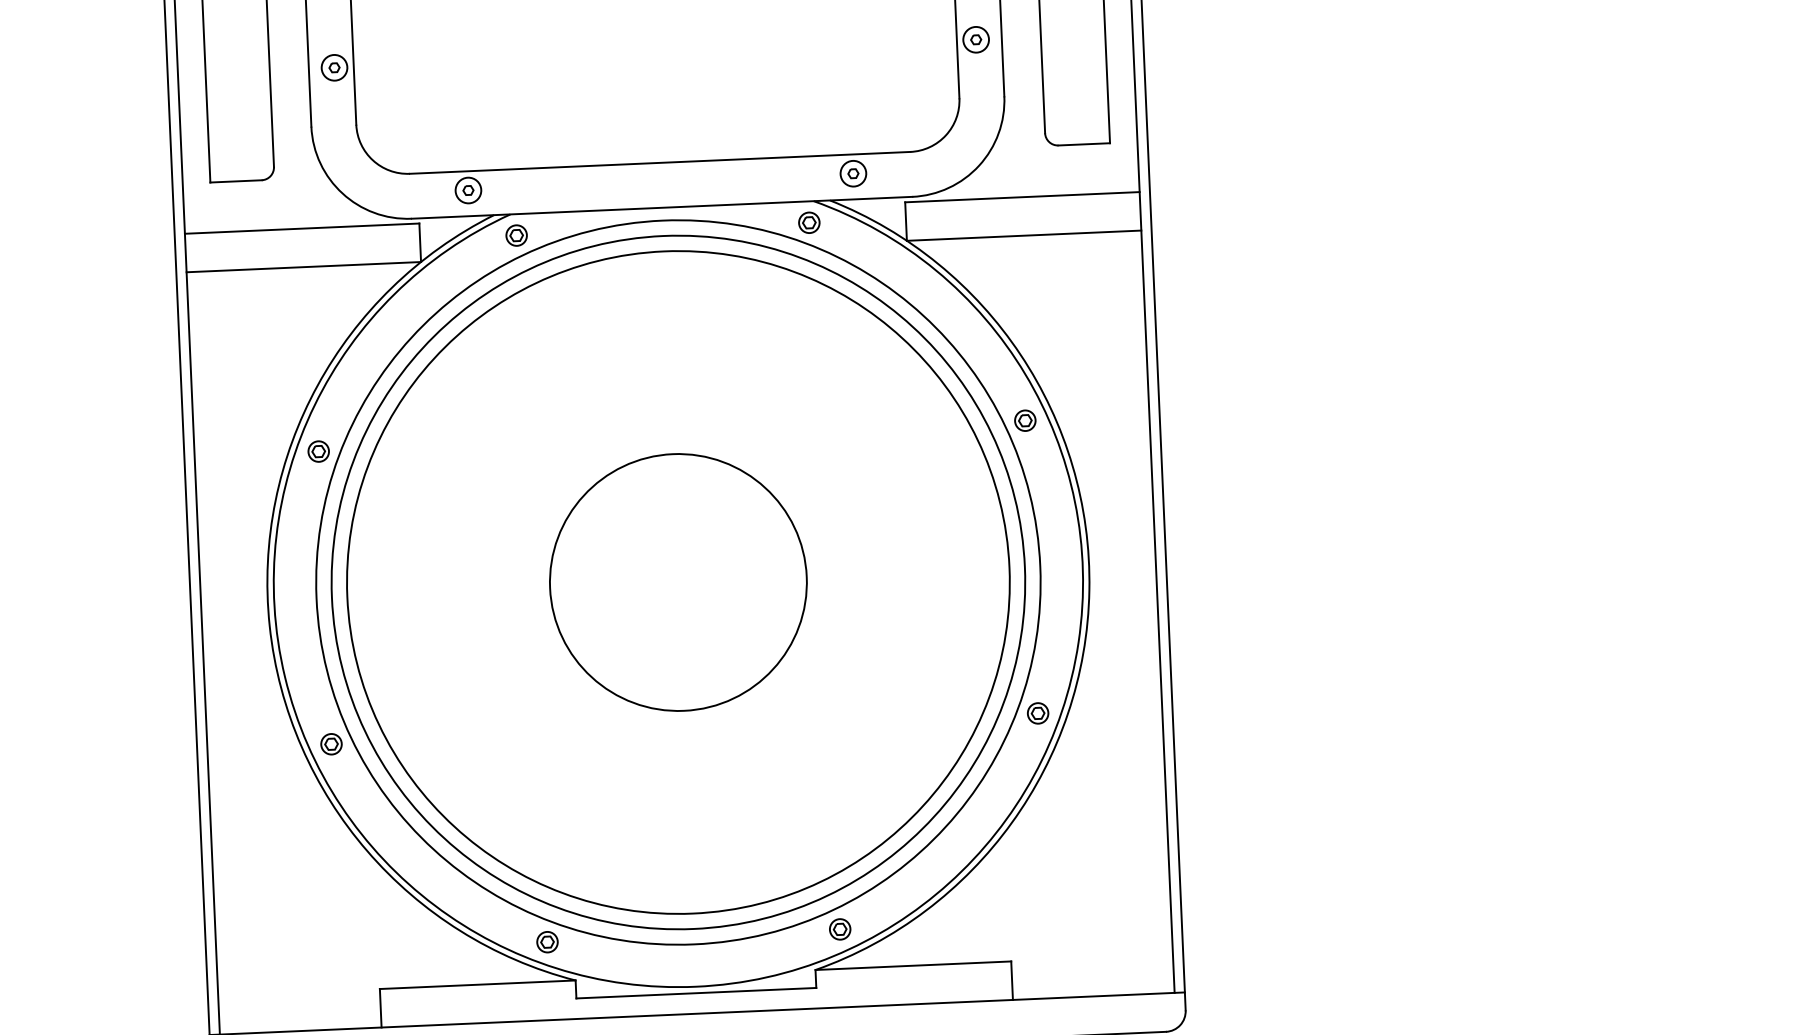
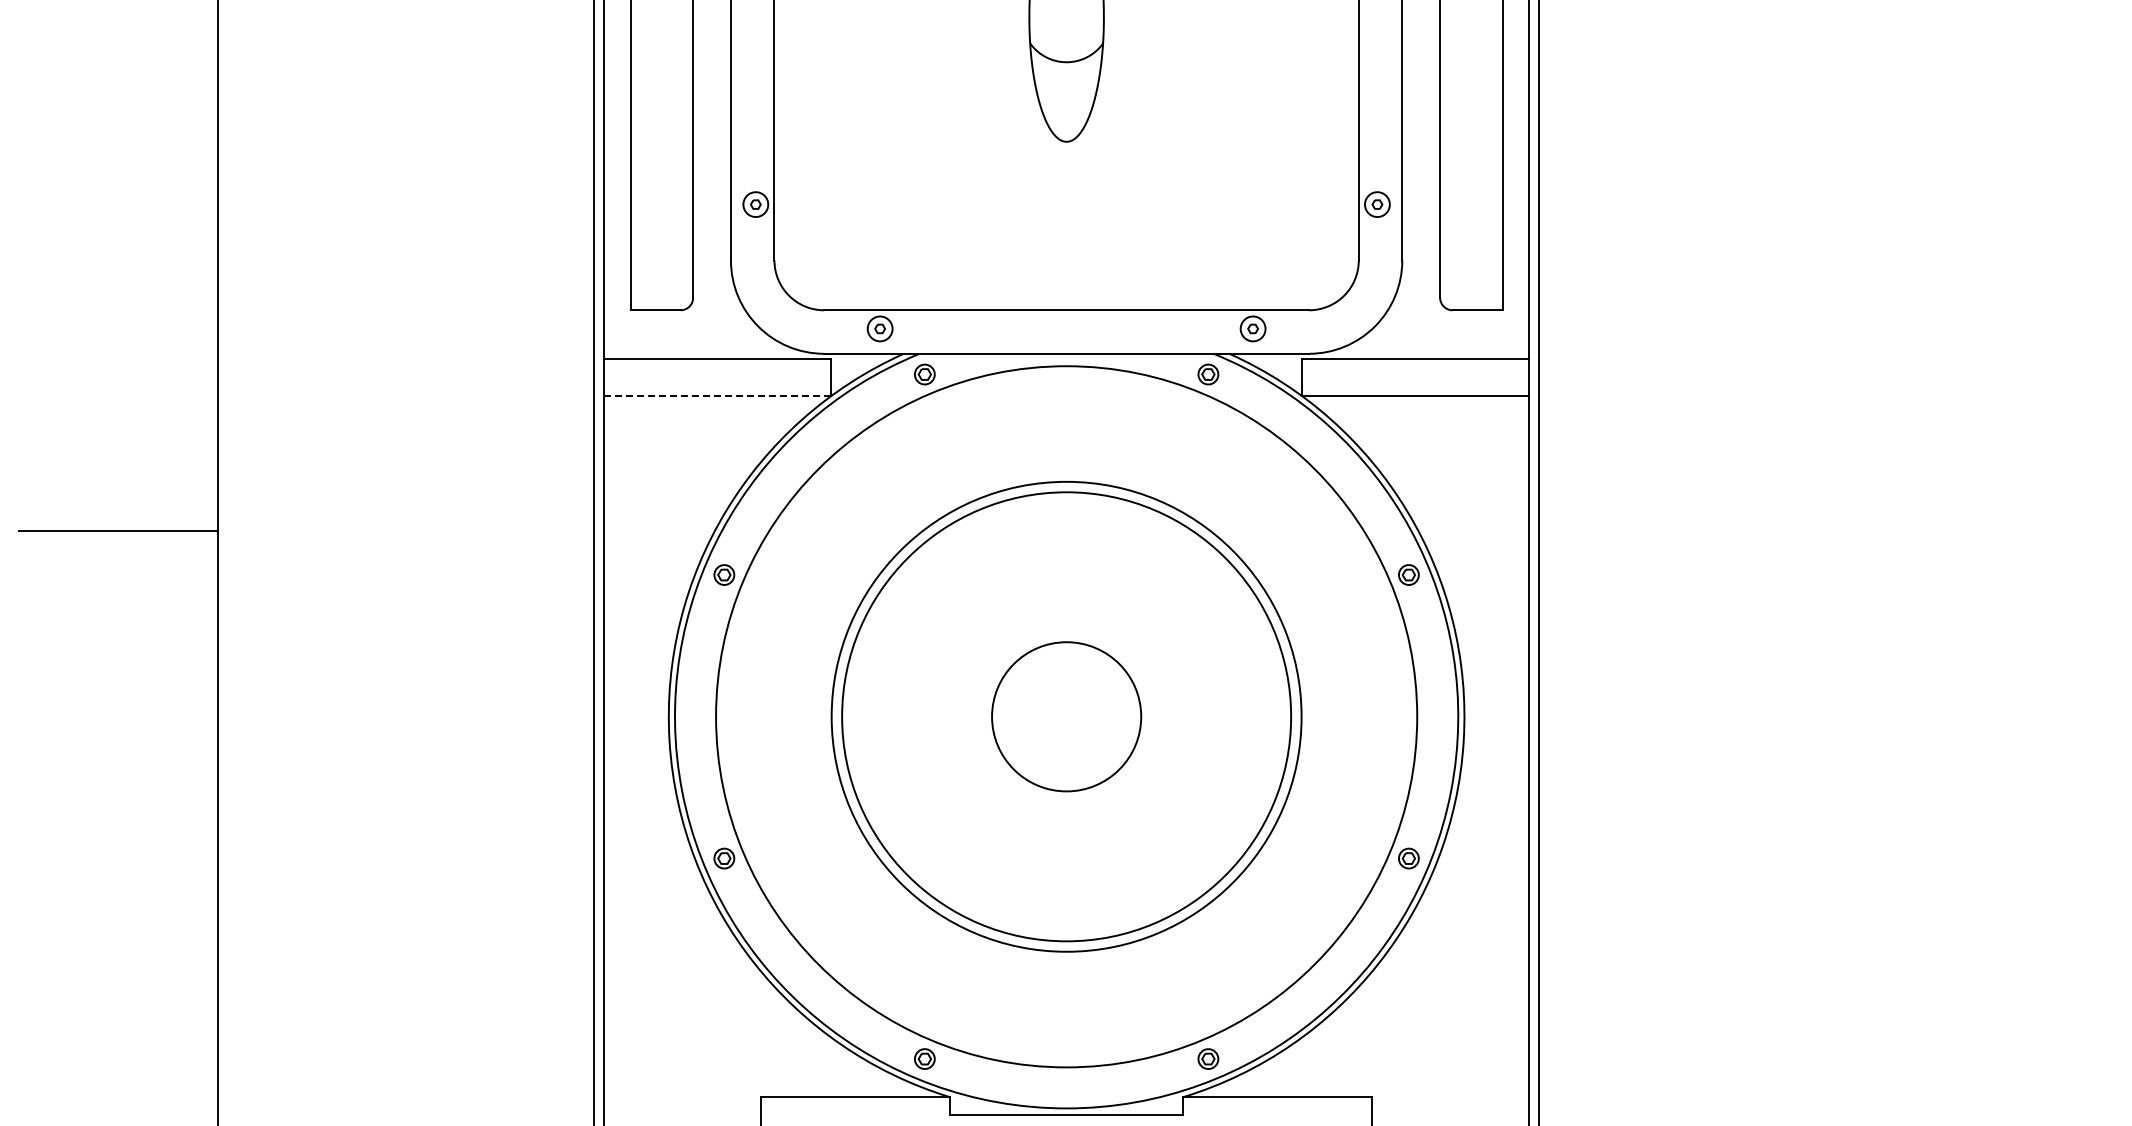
line: (303, 267) -> (717, 396), solid -> dashed
circle: (678, 582) -> (1066, 716), size x0.6
circle: (678, 582) -> (1066, 716), size x0.7
circle: (678, 582) -> (1066, 716), size x0.7

